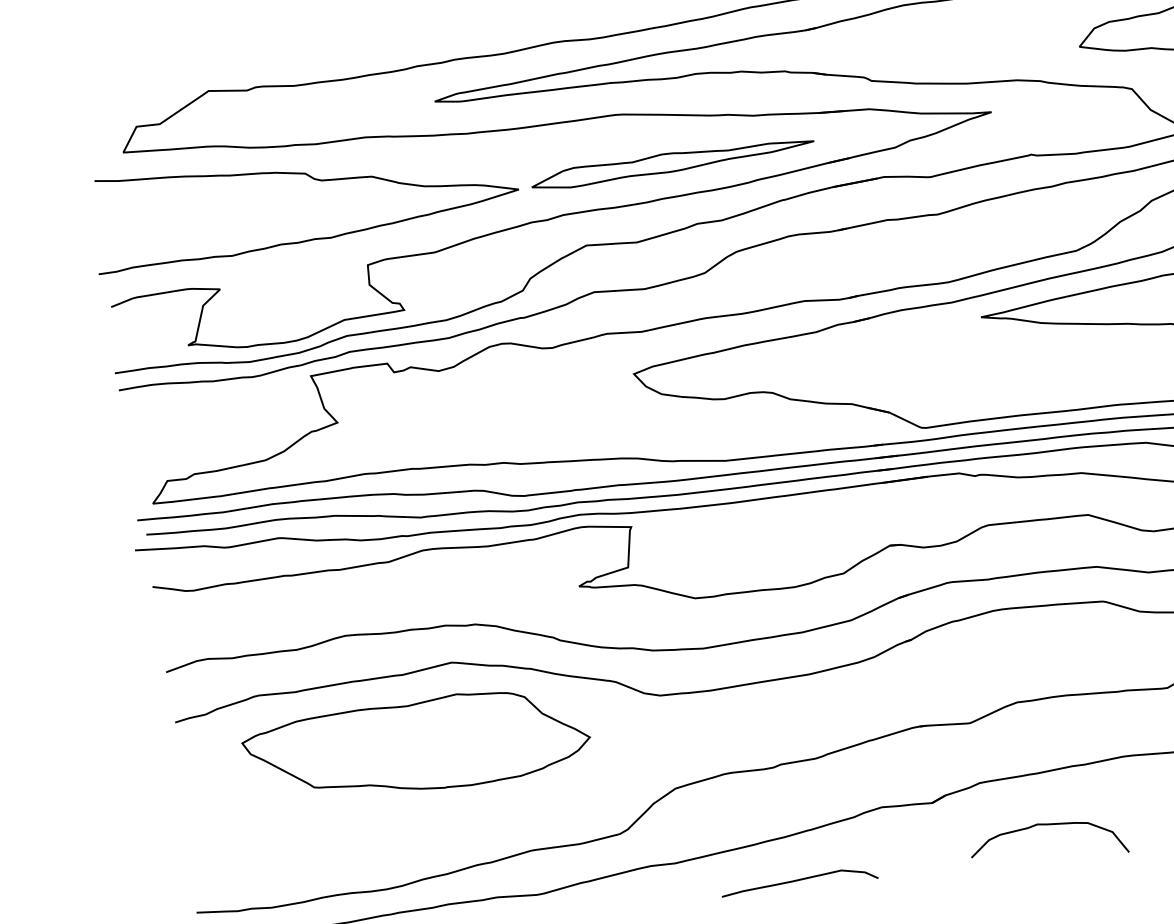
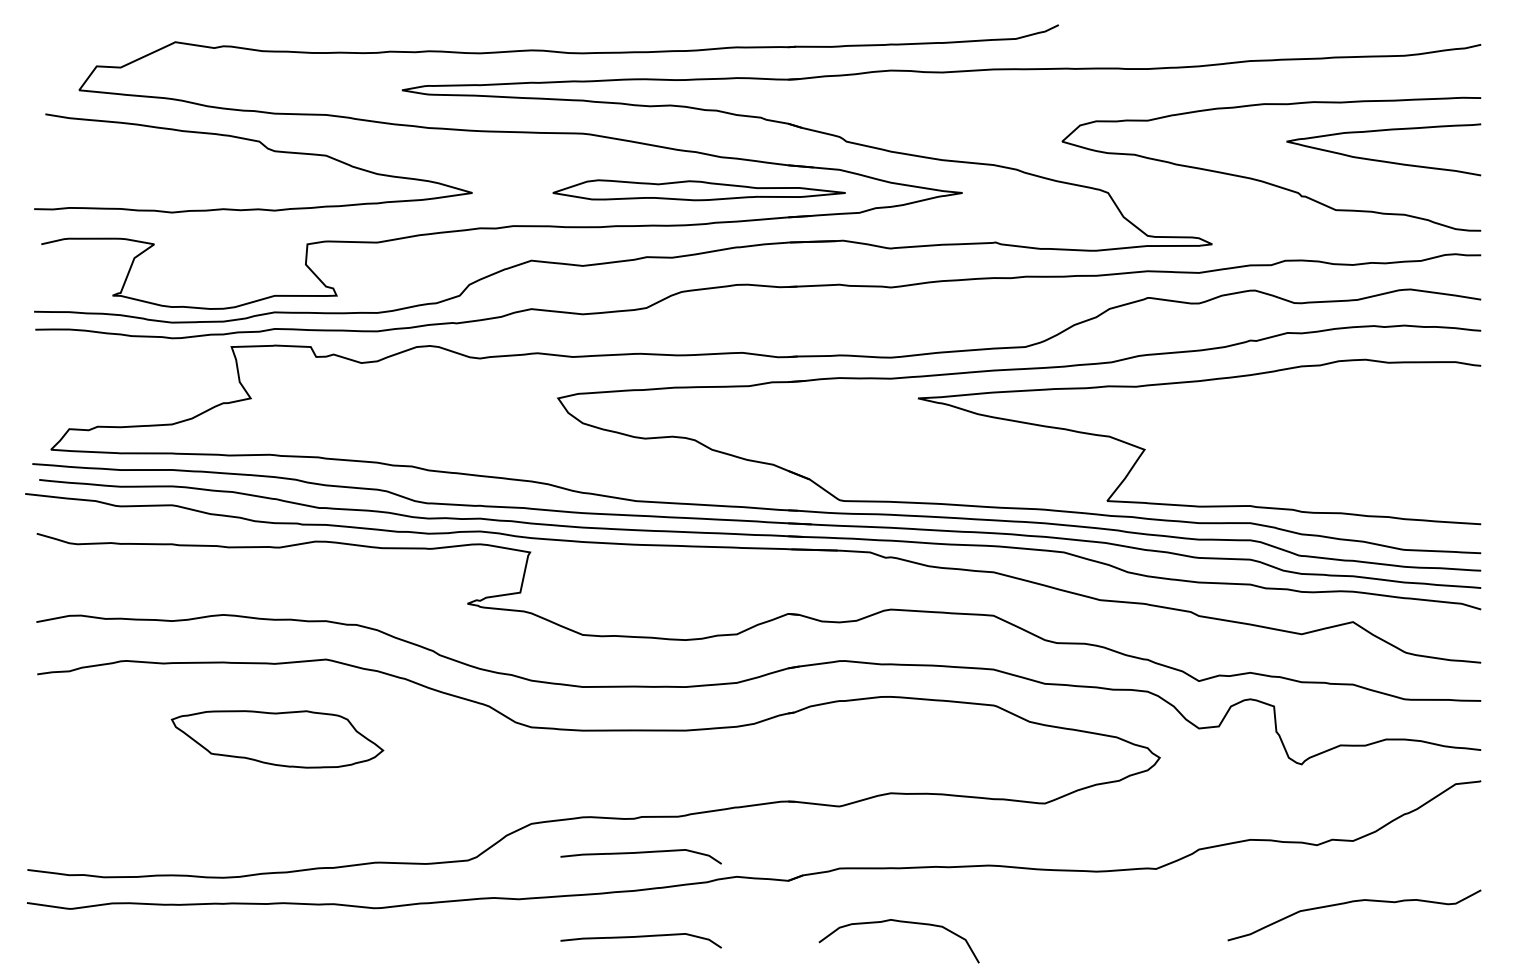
part: (671, 162) -> (698, 190), moved
part: (417, 747) -> (277, 739), size x0.6
curve: (785, 800) -> (640, 853), added

